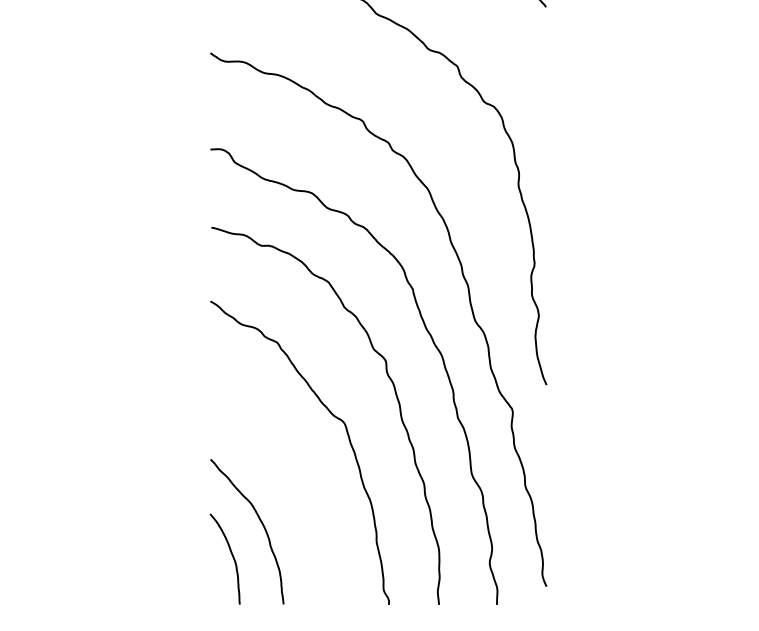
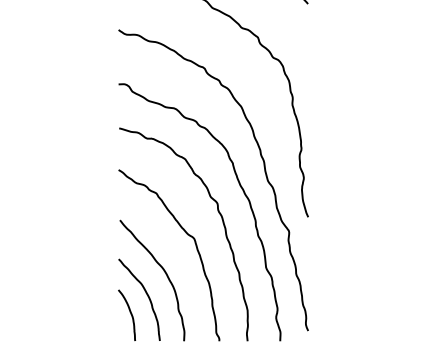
curve: (289, 481) -> (163, 271), added

